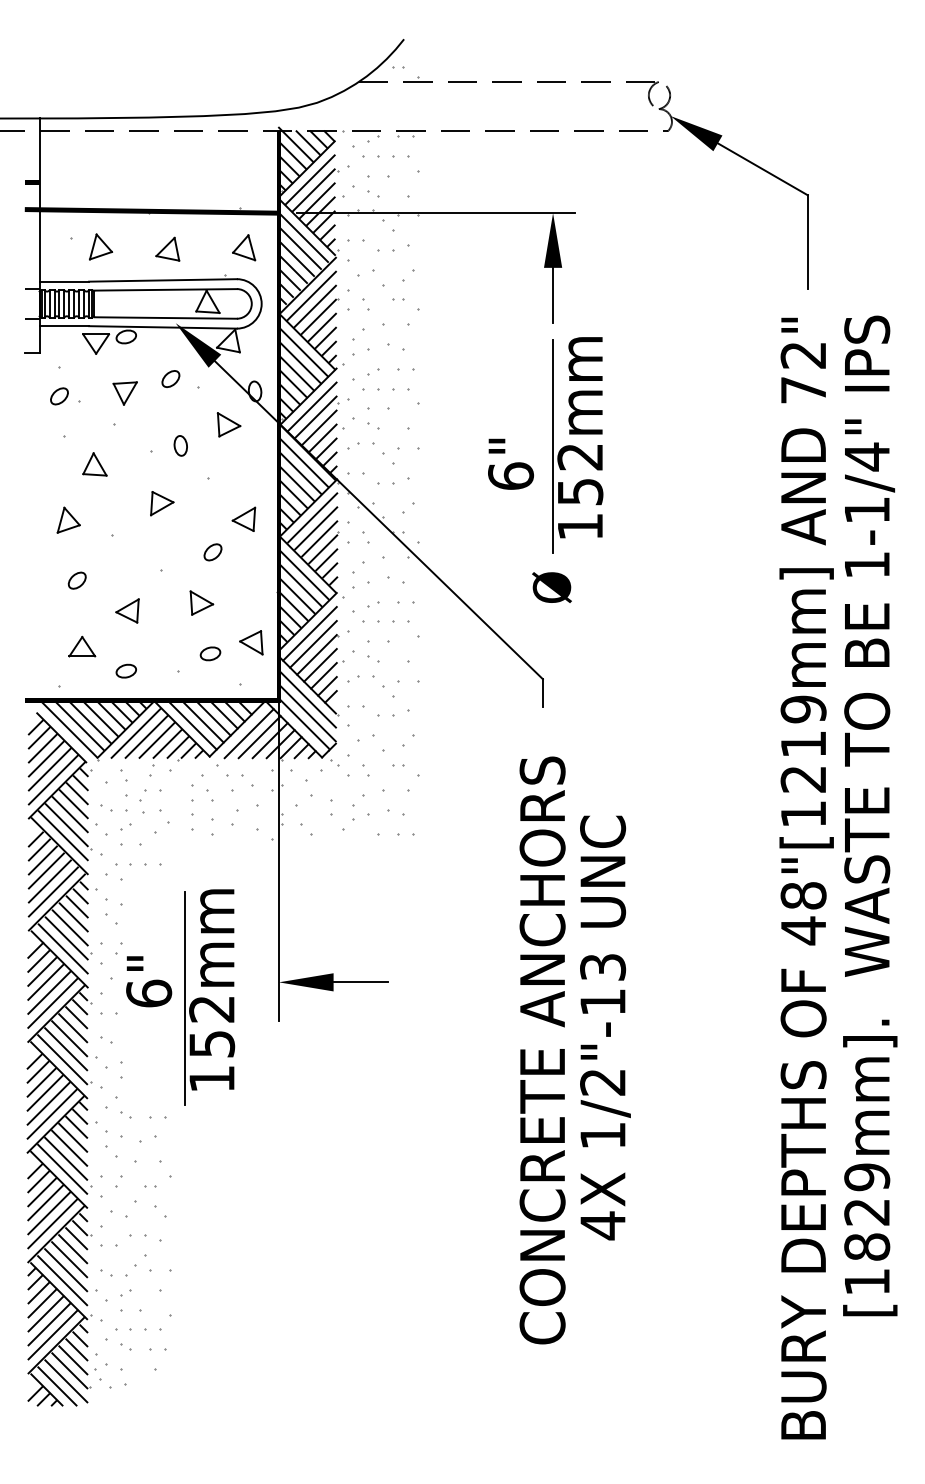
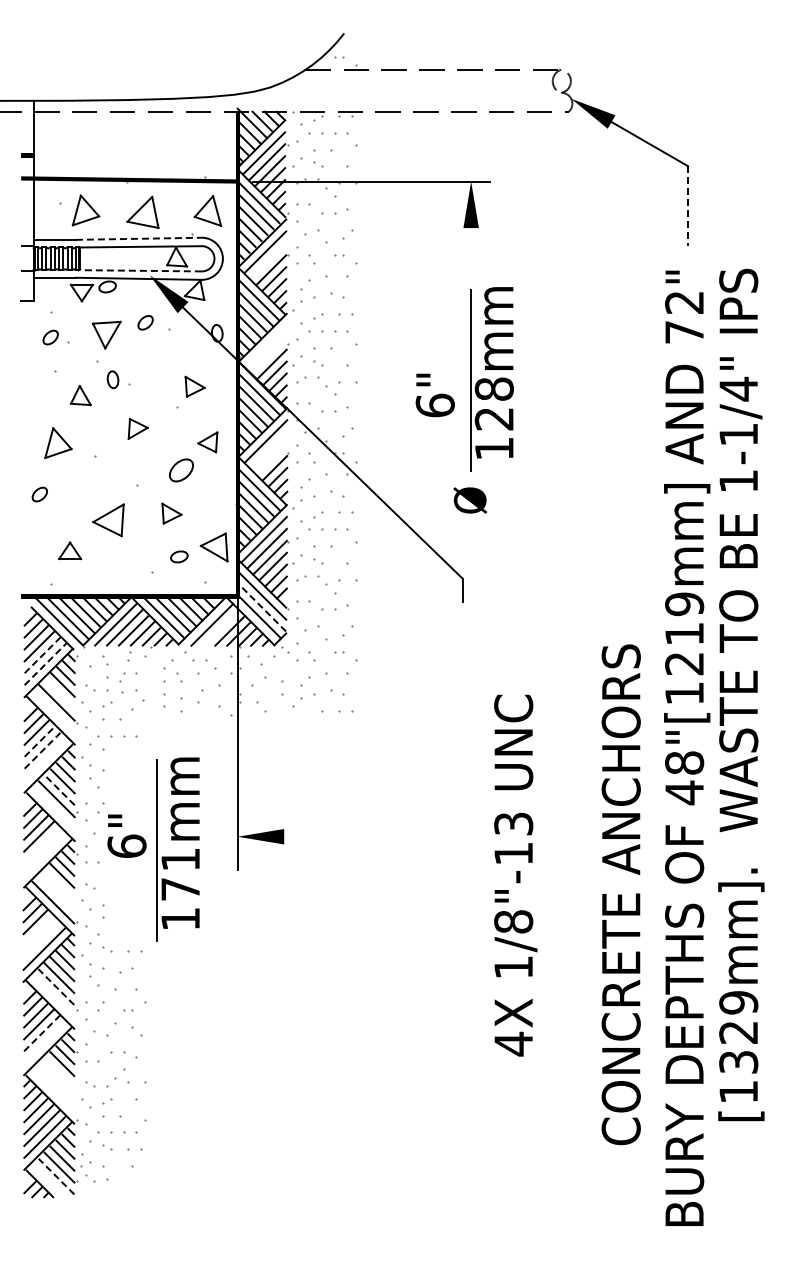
line: (808, 242) -> (688, 206), solid -> dashed
part: (100, 246) -> (85, 209), size x1.4
part: (243, 247) -> (207, 210), size x1.4
part: (167, 248) -> (142, 211), size x1.6
line: (162, 280) -> (138, 238), solid -> dashed
line: (553, 295) -> (471, 251), removed
line: (315, 307) -> (268, 261), removed
line: (166, 317) -> (141, 270), solid -> dashed
part: (125, 392) -> (106, 334), size x1.4
line: (311, 406) -> (265, 346), removed
line: (315, 417) -> (268, 355), removed
part: (228, 424) -> (194, 386), moved
part: (180, 445) -> (112, 379), moved
text: (579, 473) -> (493, 403), 152mm -> 128mm
part: (68, 519) -> (58, 442), size x1.4
line: (316, 527) -> (269, 449), removed
line: (319, 538) -> (272, 458), removed
part: (213, 552) -> (181, 470), size x1.6
part: (76, 580) -> (39, 494), moved
part: (127, 611) -> (108, 520), size x1.6
part: (250, 642) -> (213, 547), size x1.4
part: (126, 670) -> (107, 571), removed
line: (306, 712) -> (261, 606), solid -> dashed
line: (260, 736) -> (221, 627), removed
line: (49, 769) -> (42, 655), solid -> dashed
line: (53, 780) -> (45, 664), solid -> dashed
line: (69, 814) -> (59, 693), removed
line: (62, 835) -> (53, 711), removed
line: (46, 870) -> (39, 741), solid -> dashed
line: (49, 881) -> (42, 750), solid -> dashed
line: (53, 891) -> (45, 759), removed
line: (69, 928) -> (59, 790), solid -> dashed
line: (62, 949) -> (53, 808), removed
line: (360, 982) -> (307, 836), removed
line: (48, 992) -> (41, 845), removed
line: (52, 1003) -> (44, 854), removed
text: (211, 1026) -> (180, 874), 152mm -> 171mm
line: (69, 1038) -> (59, 884), removed
line: (66, 1048) -> (56, 893), removed
text: (541, 1050) -> (620, 894), moved
text: (602, 1081) -> (513, 921), 1/2"-13 -> 1/8"-13
line: (45, 1093) -> (38, 931), removed
line: (48, 1102) -> (41, 939), removed
line: (65, 1158) -> (55, 986), solid -> dashed
line: (62, 1168) -> (53, 995), removed
line: (49, 1213) -> (42, 1033), solid -> dashed
line: (52, 1223) -> (44, 1042), removed
text: (866, 1246) -> (738, 1061), [1829mm]. -> [1329mm].
line: (69, 1259) -> (59, 1072), removed
line: (66, 1269) -> (56, 1081), removed
line: (62, 1280) -> (53, 1090), removed
line: (66, 1381) -> (56, 1176), solid -> dashed
line: (56, 1385) -> (48, 1180), removed

